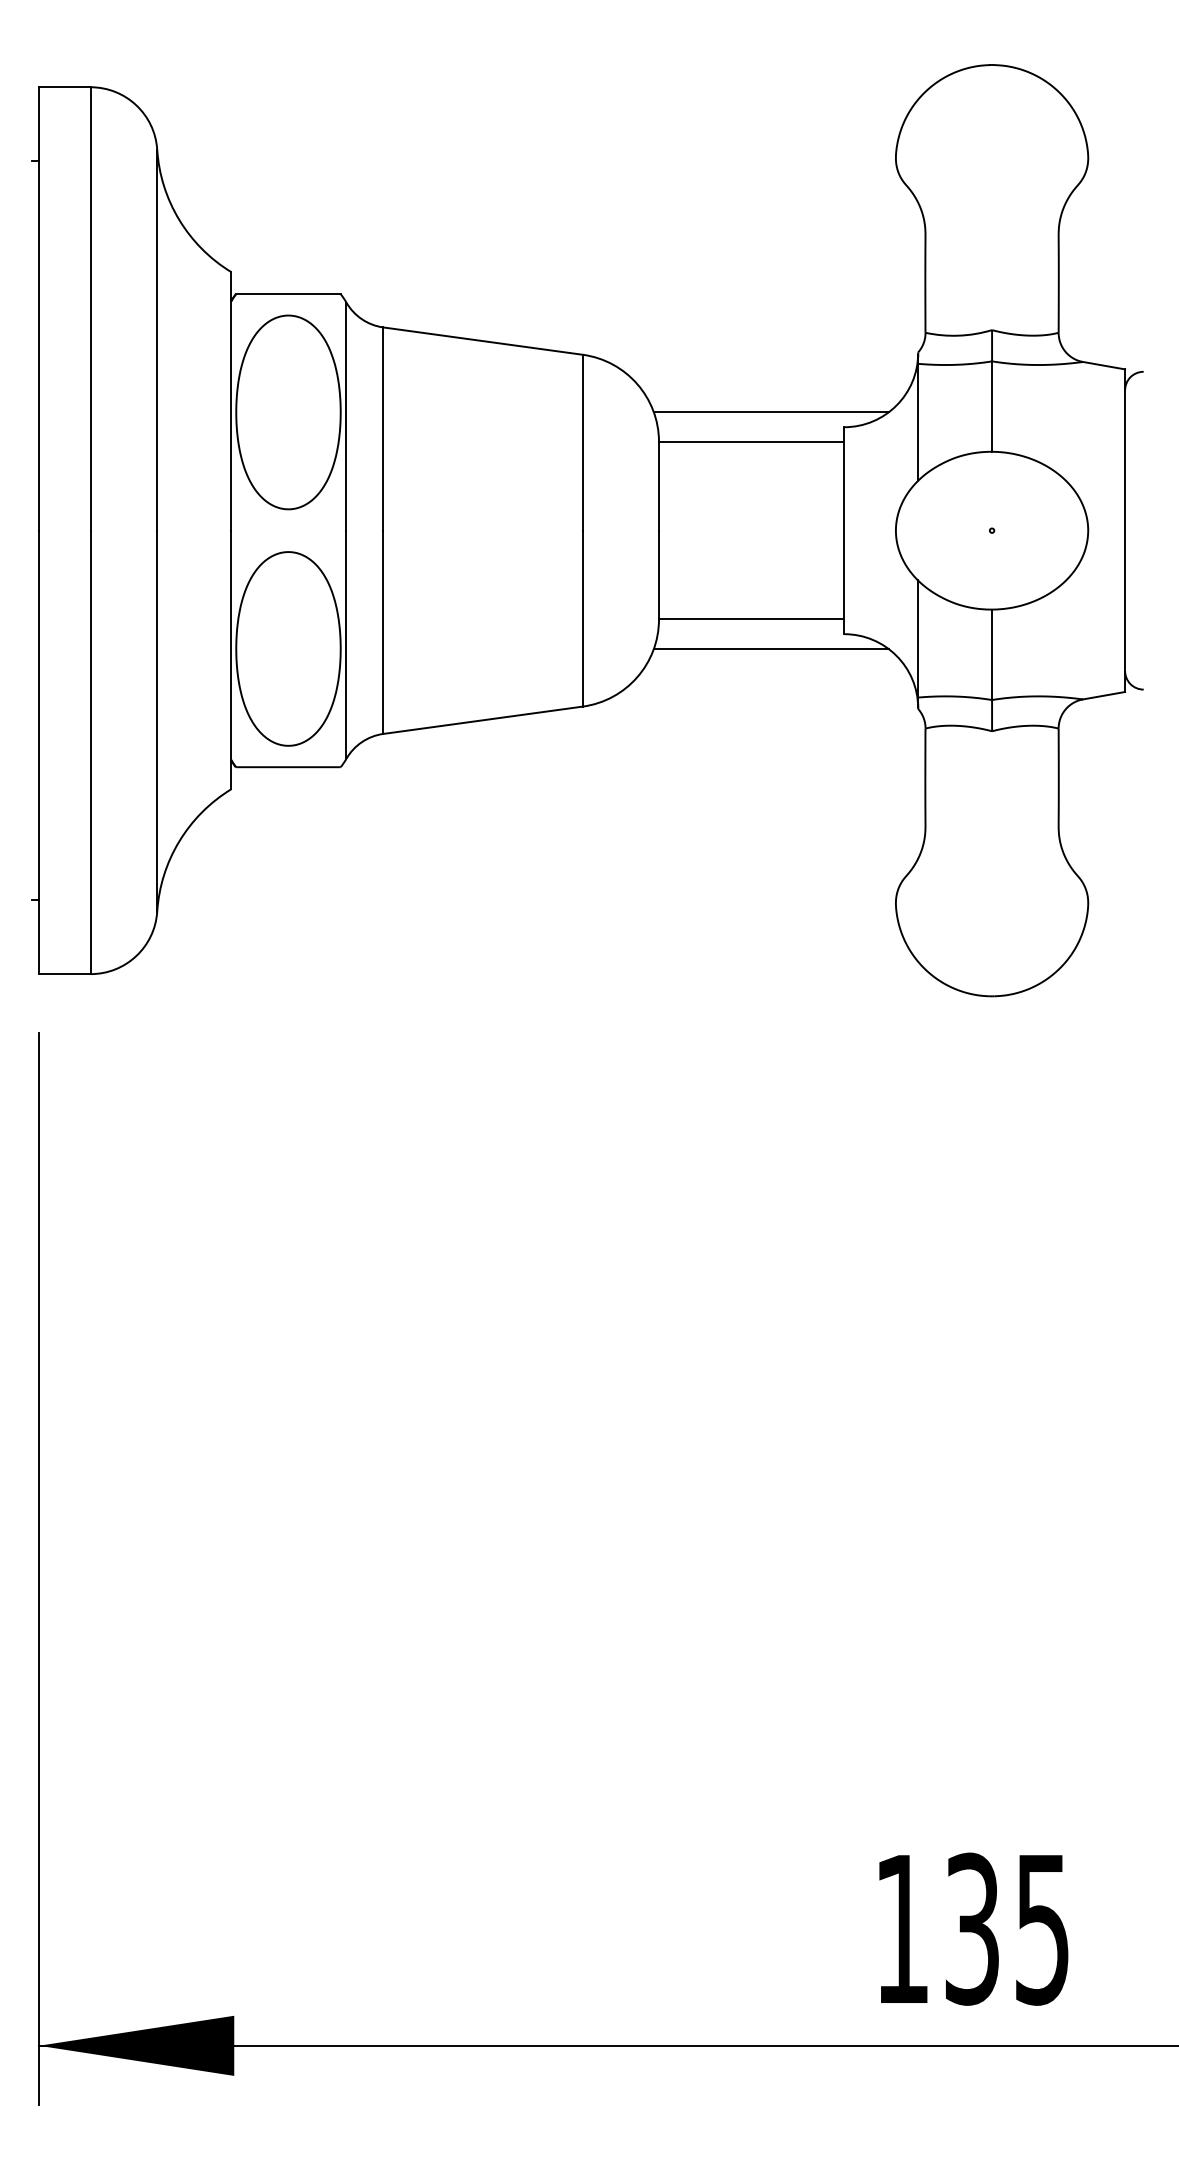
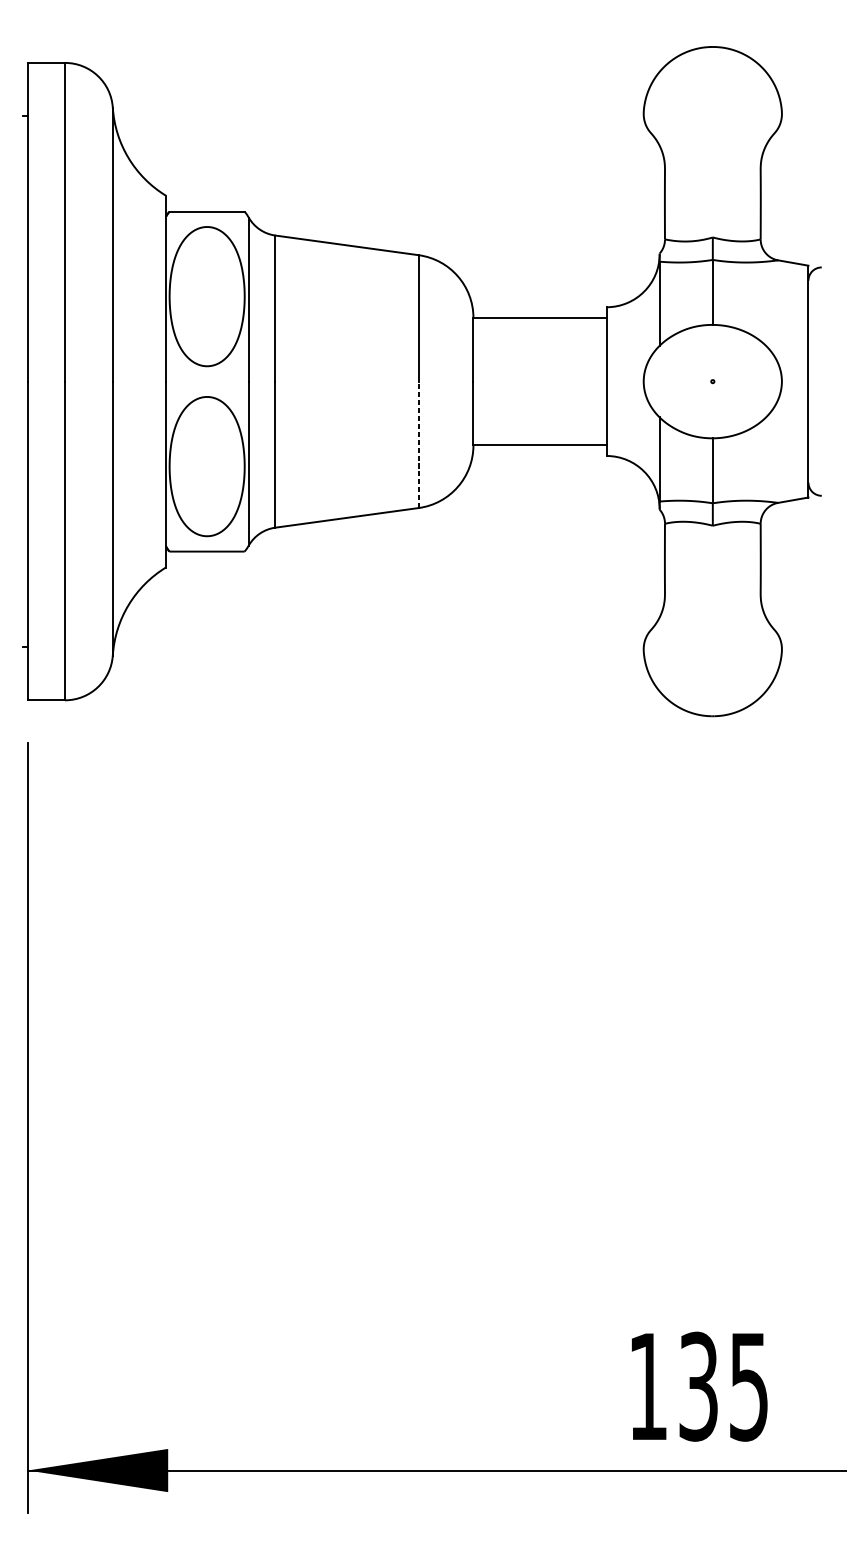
line: (770, 412) -> (553, 296), removed
line: (582, 618) -> (418, 444), solid -> dashed
line: (770, 648) -> (553, 466), removed

